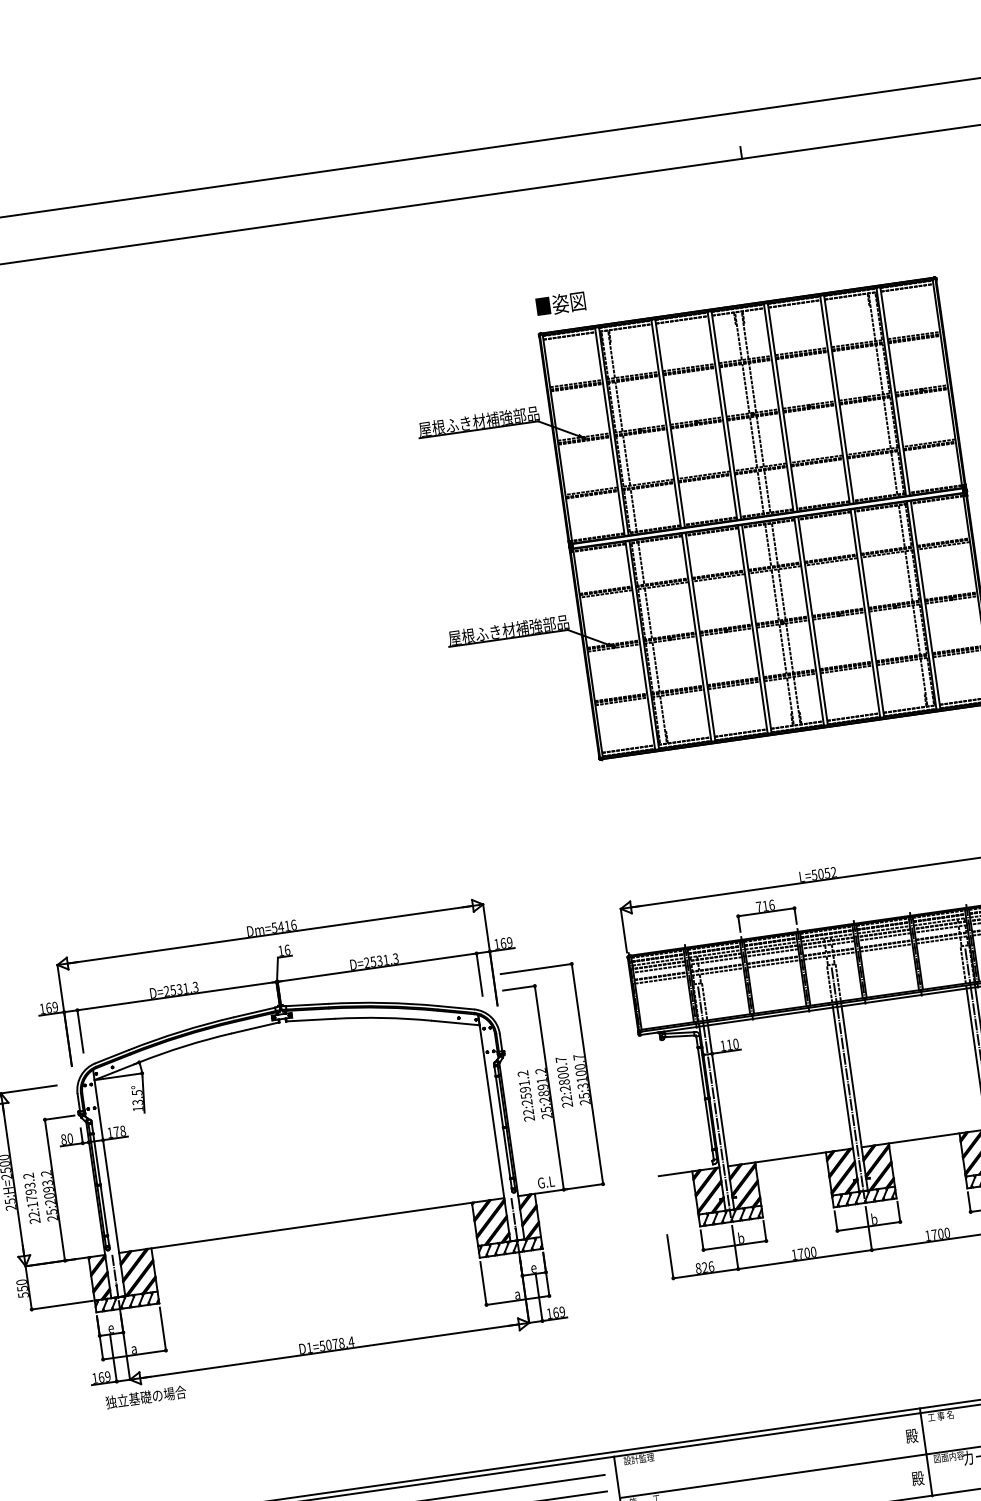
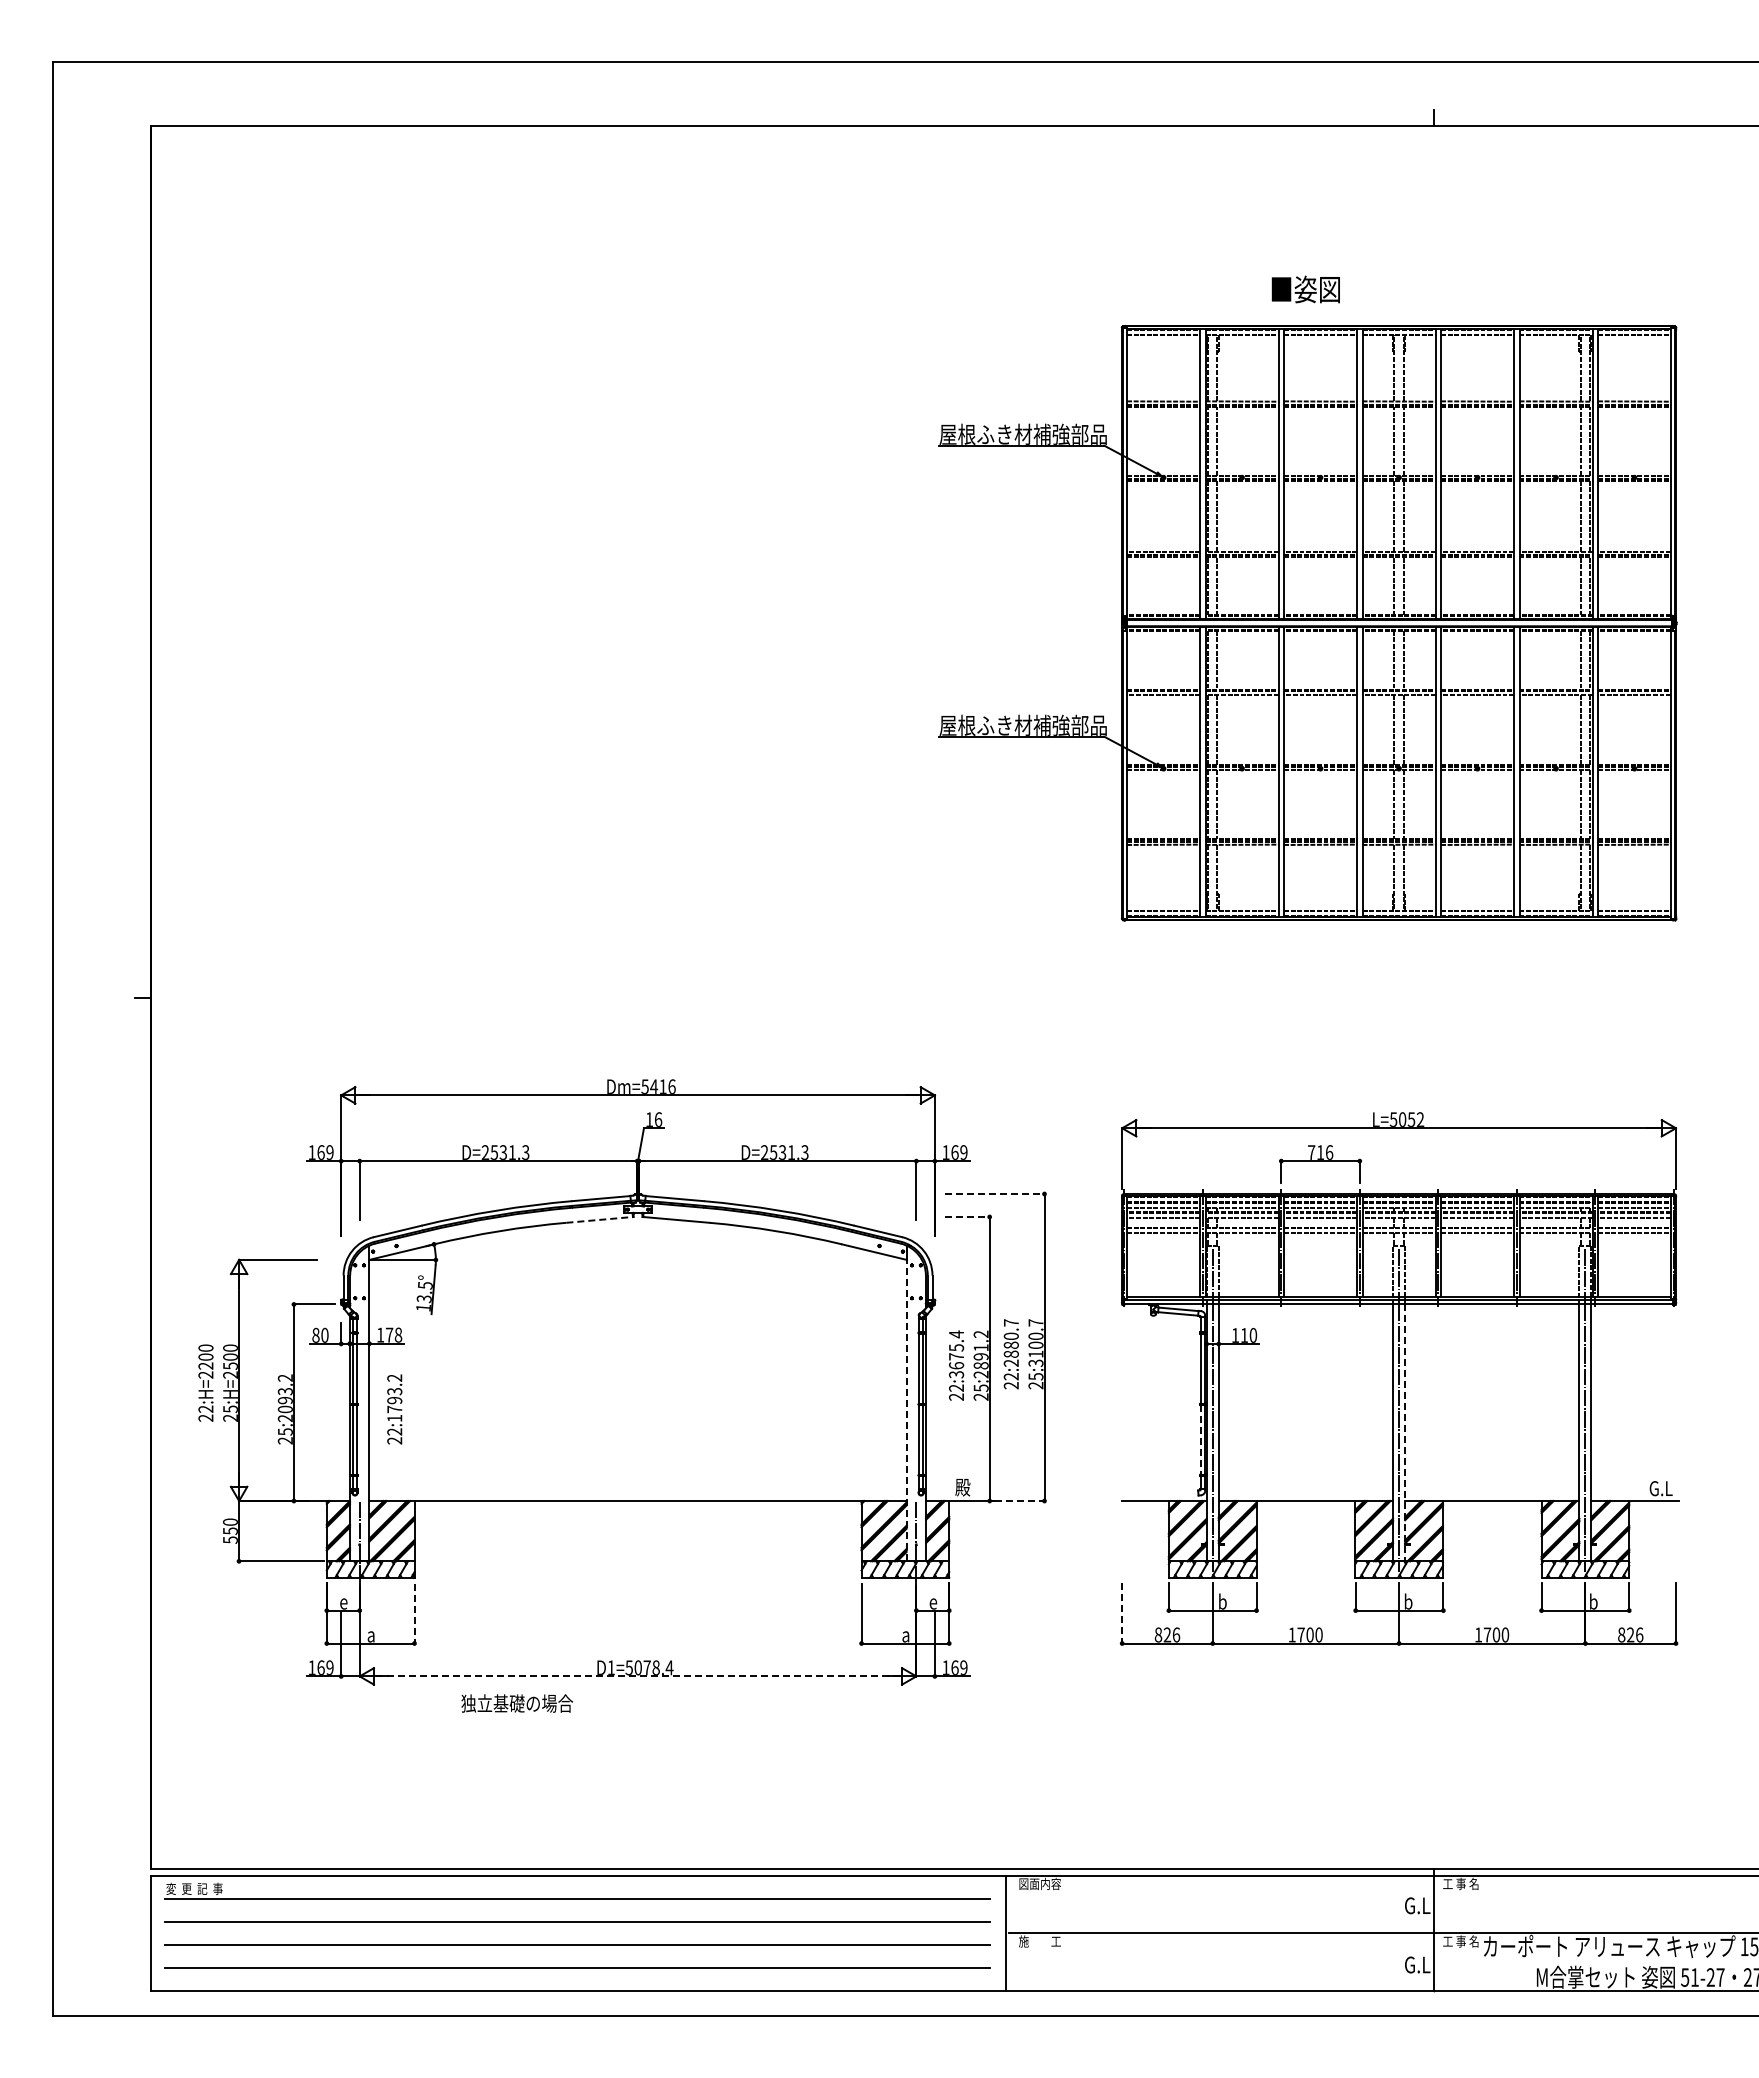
text: (560, 303) -> (1305, 289), moved
line: (536, 969) -> (995, 1194), solid -> dashed
line: (519, 987) -> (968, 1216), solid -> dashed
line: (256, 1027) -> (600, 1219), solid -> dashed
text: (563, 1075) -> (1011, 1344), 22:2800.7 -> 22:2880.7
text: (525, 1088) -> (956, 1354), 22:2591.2 -> 22:3675.4
line: (855, 1098) -> (1405, 1433), solid -> dashed
line: (708, 1124) -> (1200, 1439), solid -> dashed
line: (494, 1128) -> (906, 1403), solid -> dashed
text: (545, 1182) -> (966, 1487), G.L -> 殿
line: (585, 1186) -> (1019, 1501), solid -> dashed
text: (31, 1198) -> (394, 1409), moved
line: (670, 1256) -> (1122, 1613), solid -> dashed
line: (162, 1329) -> (414, 1613), solid -> dashed
line: (329, 1351) -> (638, 1676), solid -> dashed
text: (145, 1397) -> (516, 1703), moved
text: (911, 1436) -> (1417, 1905), 殿 -> G.L
text: (948, 1457) -> (1463, 1941), 図面内容 -> 工 事 名
text: (639, 1458) -> (1040, 1883), 設計監理 -> 図面内容
text: (917, 1478) -> (1417, 1964), 殿 -> G.L

